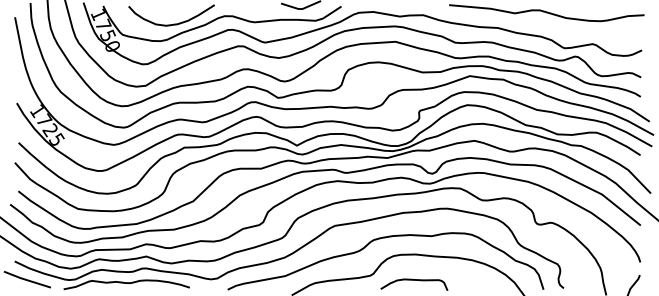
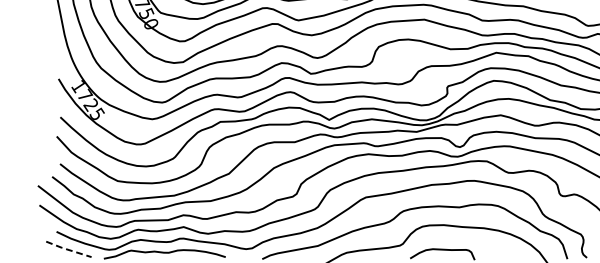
line: (26, 280) -> (67, 250), solid -> dashed

